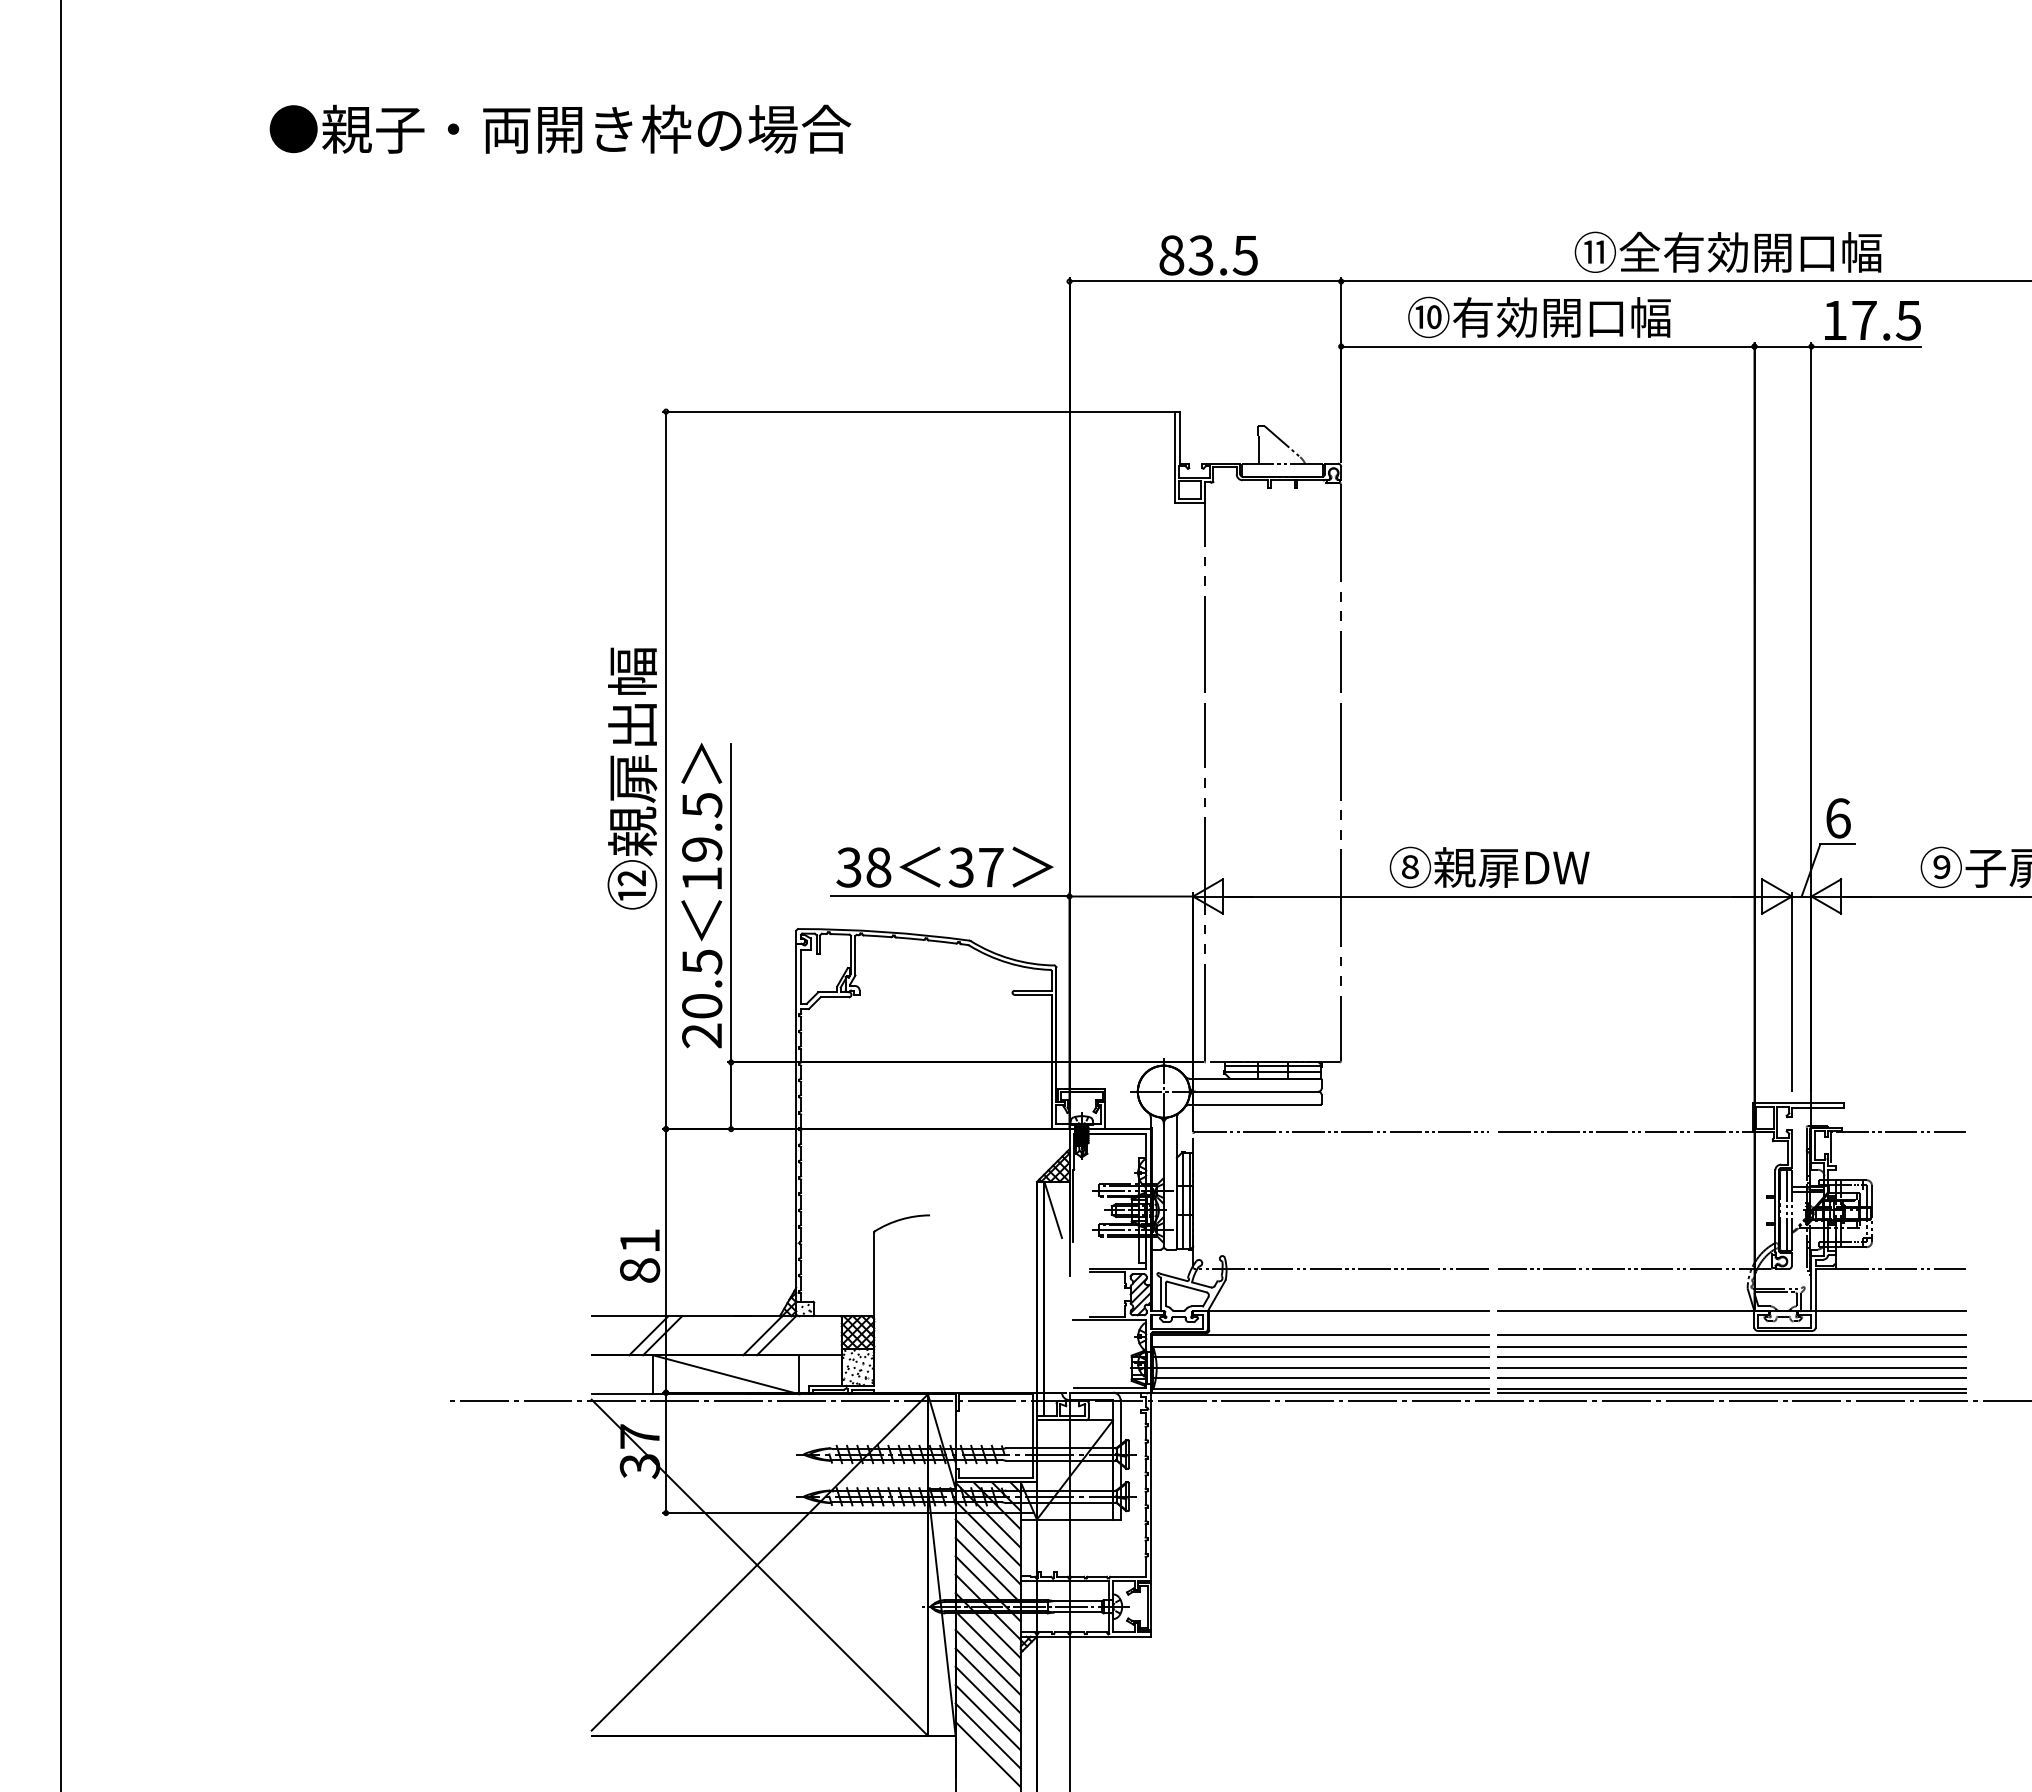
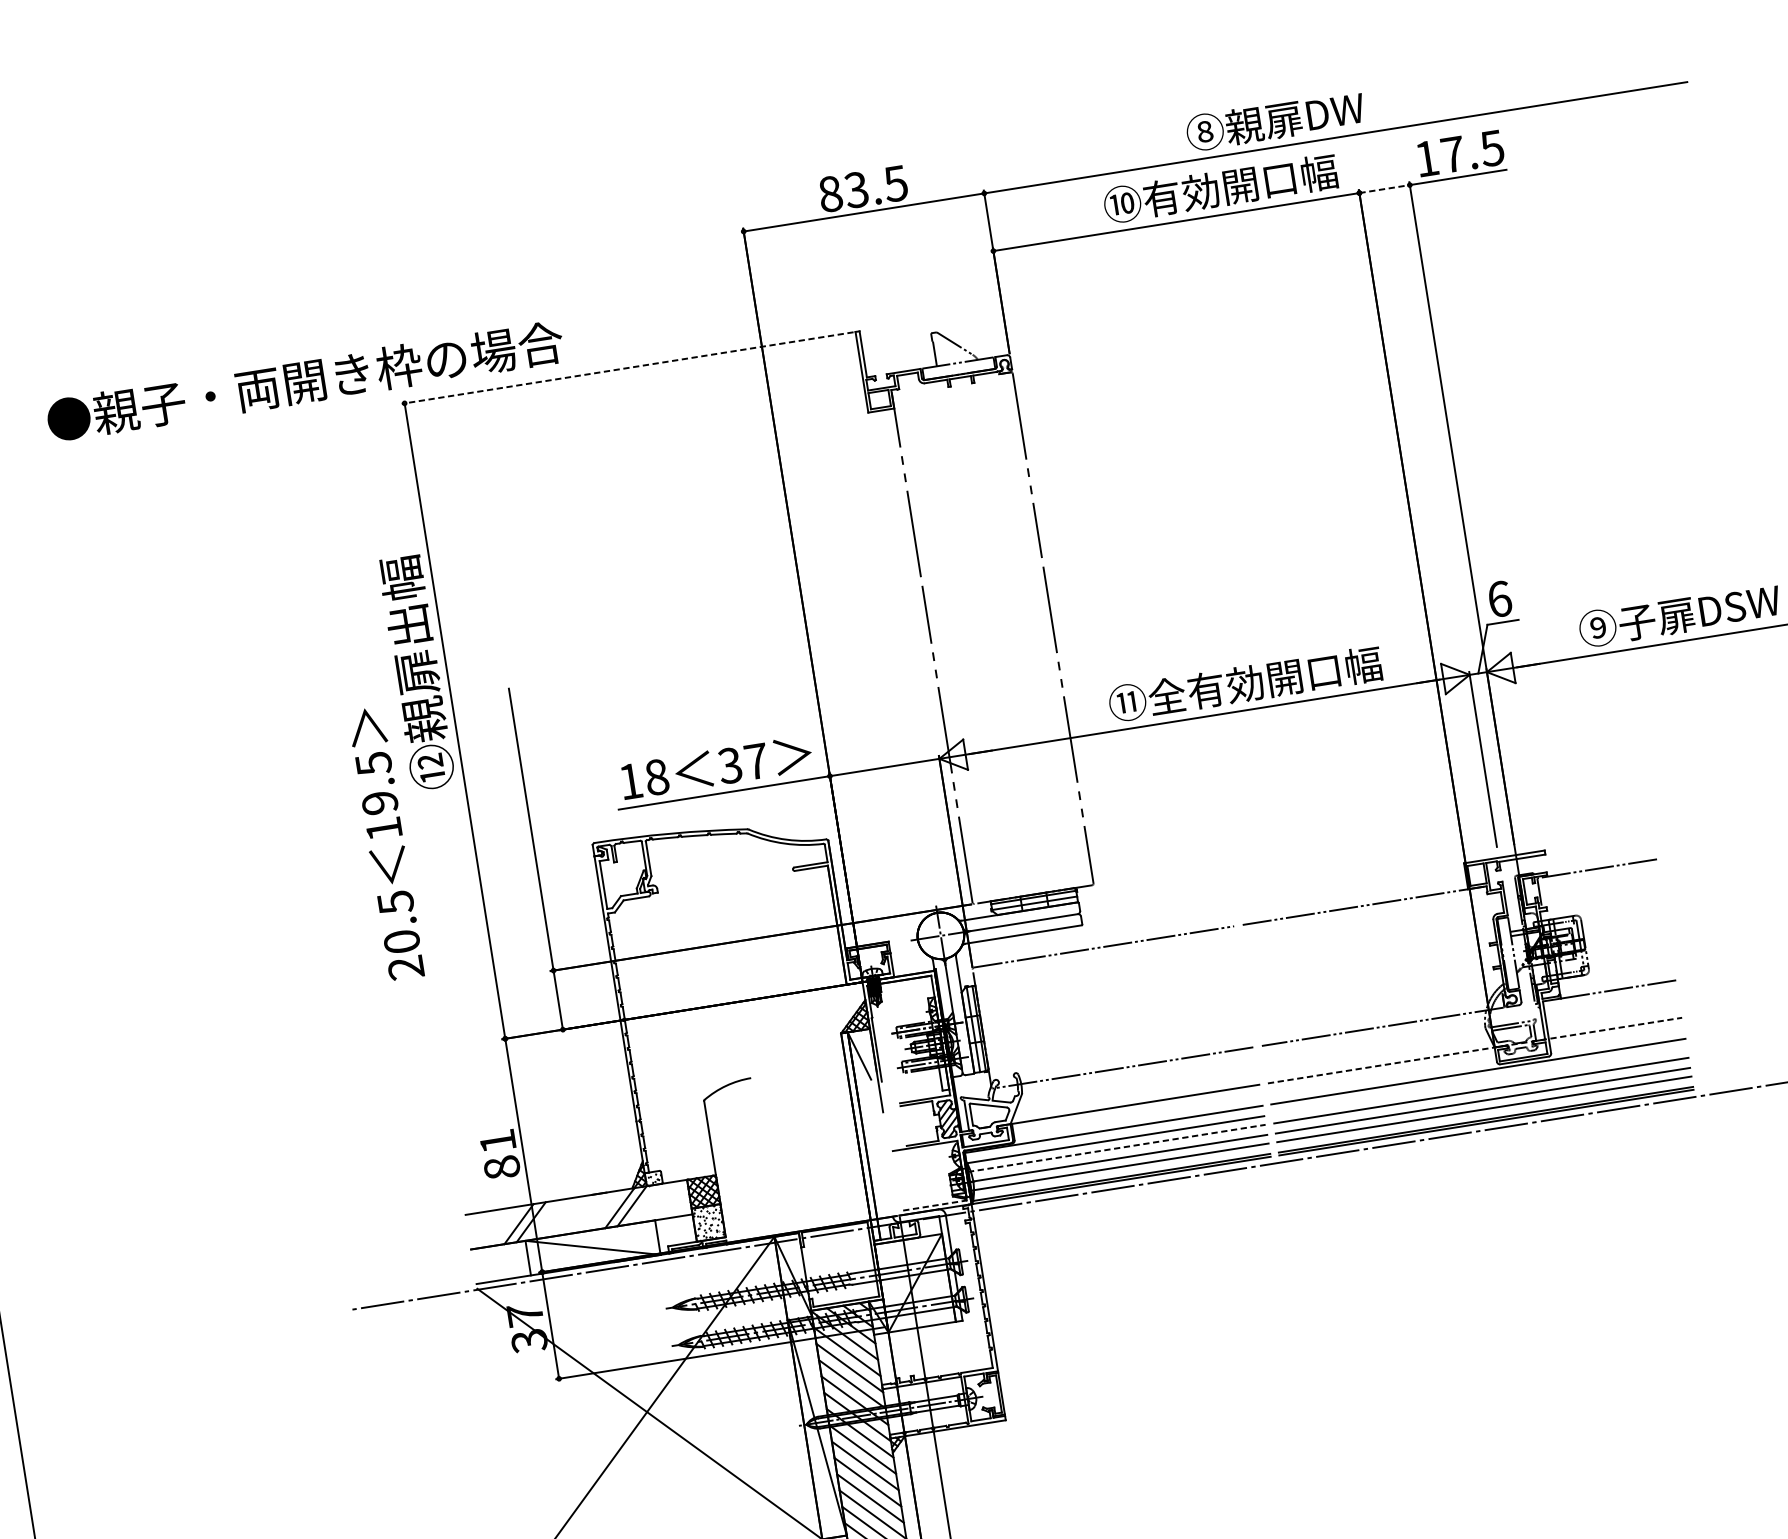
text: (560, 128) -> (305, 380), moved
text: (1732, 251) -> (1326, 112), ⑪全有効開口幅 -> ⑧親扉DW
text: (1539, 316) -> (1220, 187), moved
line: (1783, 346) -> (1385, 188), solid -> dashed
line: (917, 411) -> (627, 368), solid -> dashed
text: (632, 778) -> (416, 672), moved
text: (848, 867) -> (630, 781), 38 -> 18
text: (1547, 867) -> (1249, 683), ⑧親扉DW -> ⑪全有効開口幅
text: (701, 895) -> (385, 843), moved
line: (1787, 1210) -> (1509, 953), removed
line: (1732, 1311) -> (1475, 1050), solid -> dashed
line: (1732, 1346) -> (1480, 1081), removed
line: (1321, 1356) -> (1117, 1148), solid -> dashed
line: (1110, 1387) -> (935, 1205), solid -> dashed

